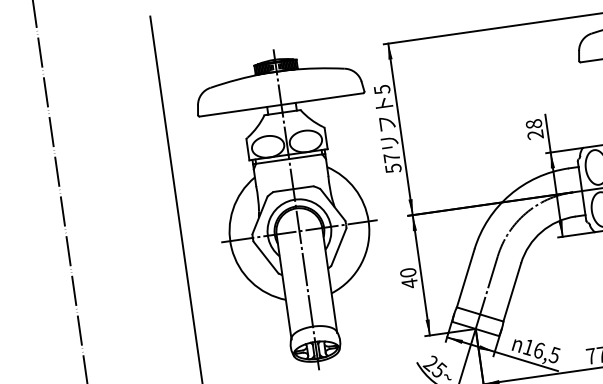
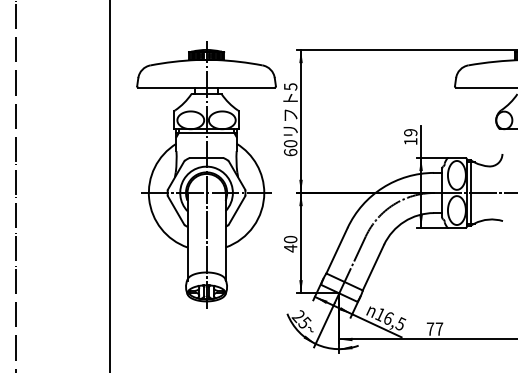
text: (534, 129) -> (410, 137), 28 -> 19
text: (392, 163) -> (290, 148), 57 -> 60

